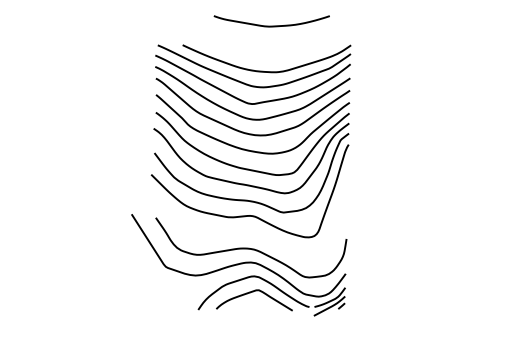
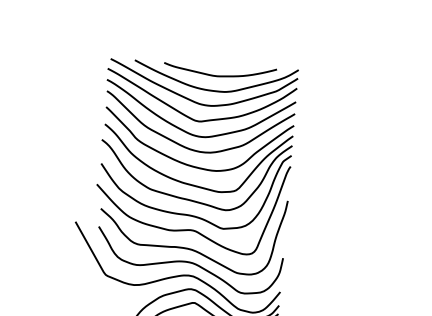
curve: (271, 25) -> (219, 75), moved
curve: (251, 234) -> (190, 248), added

